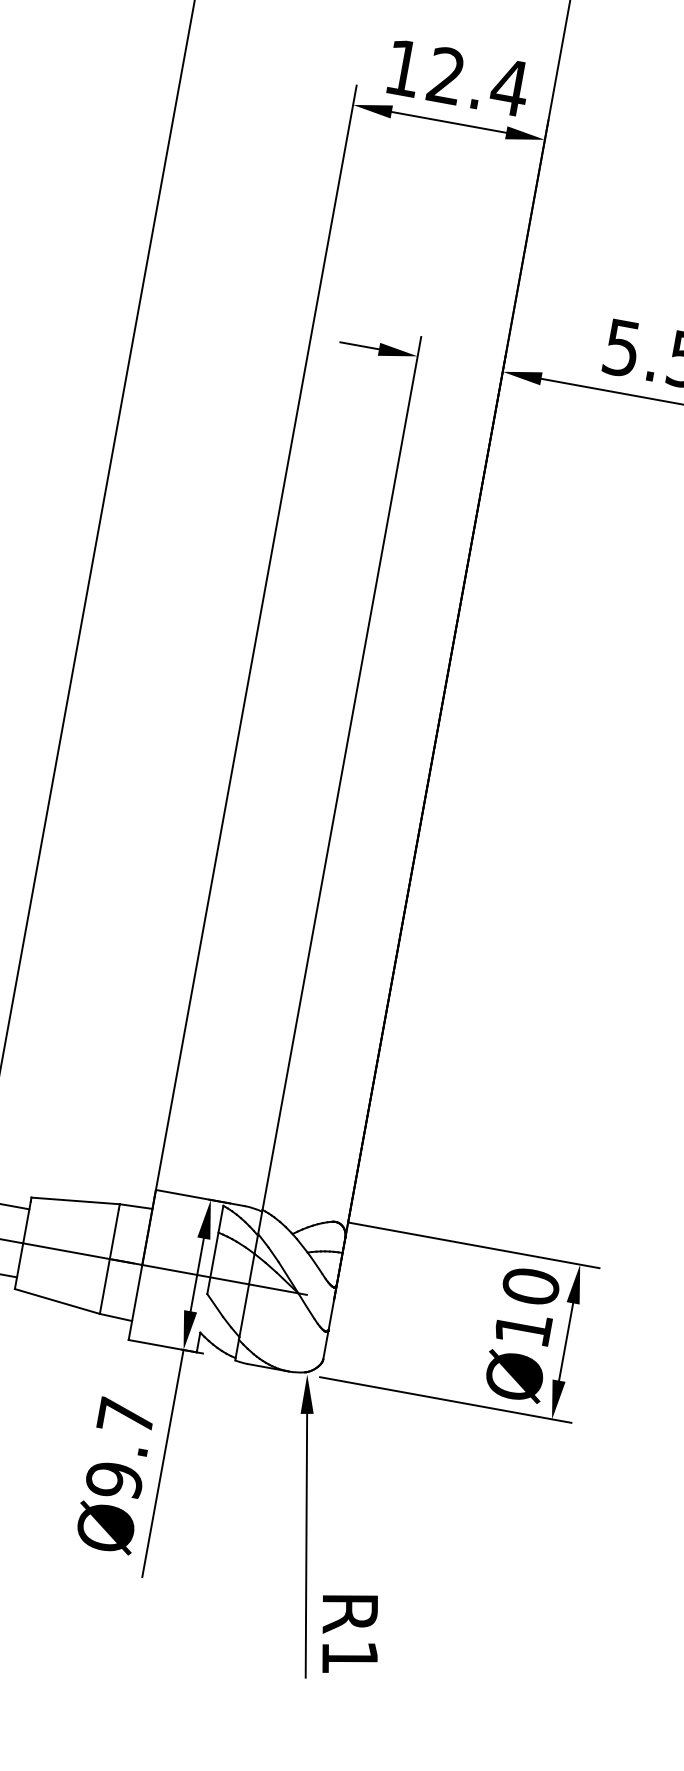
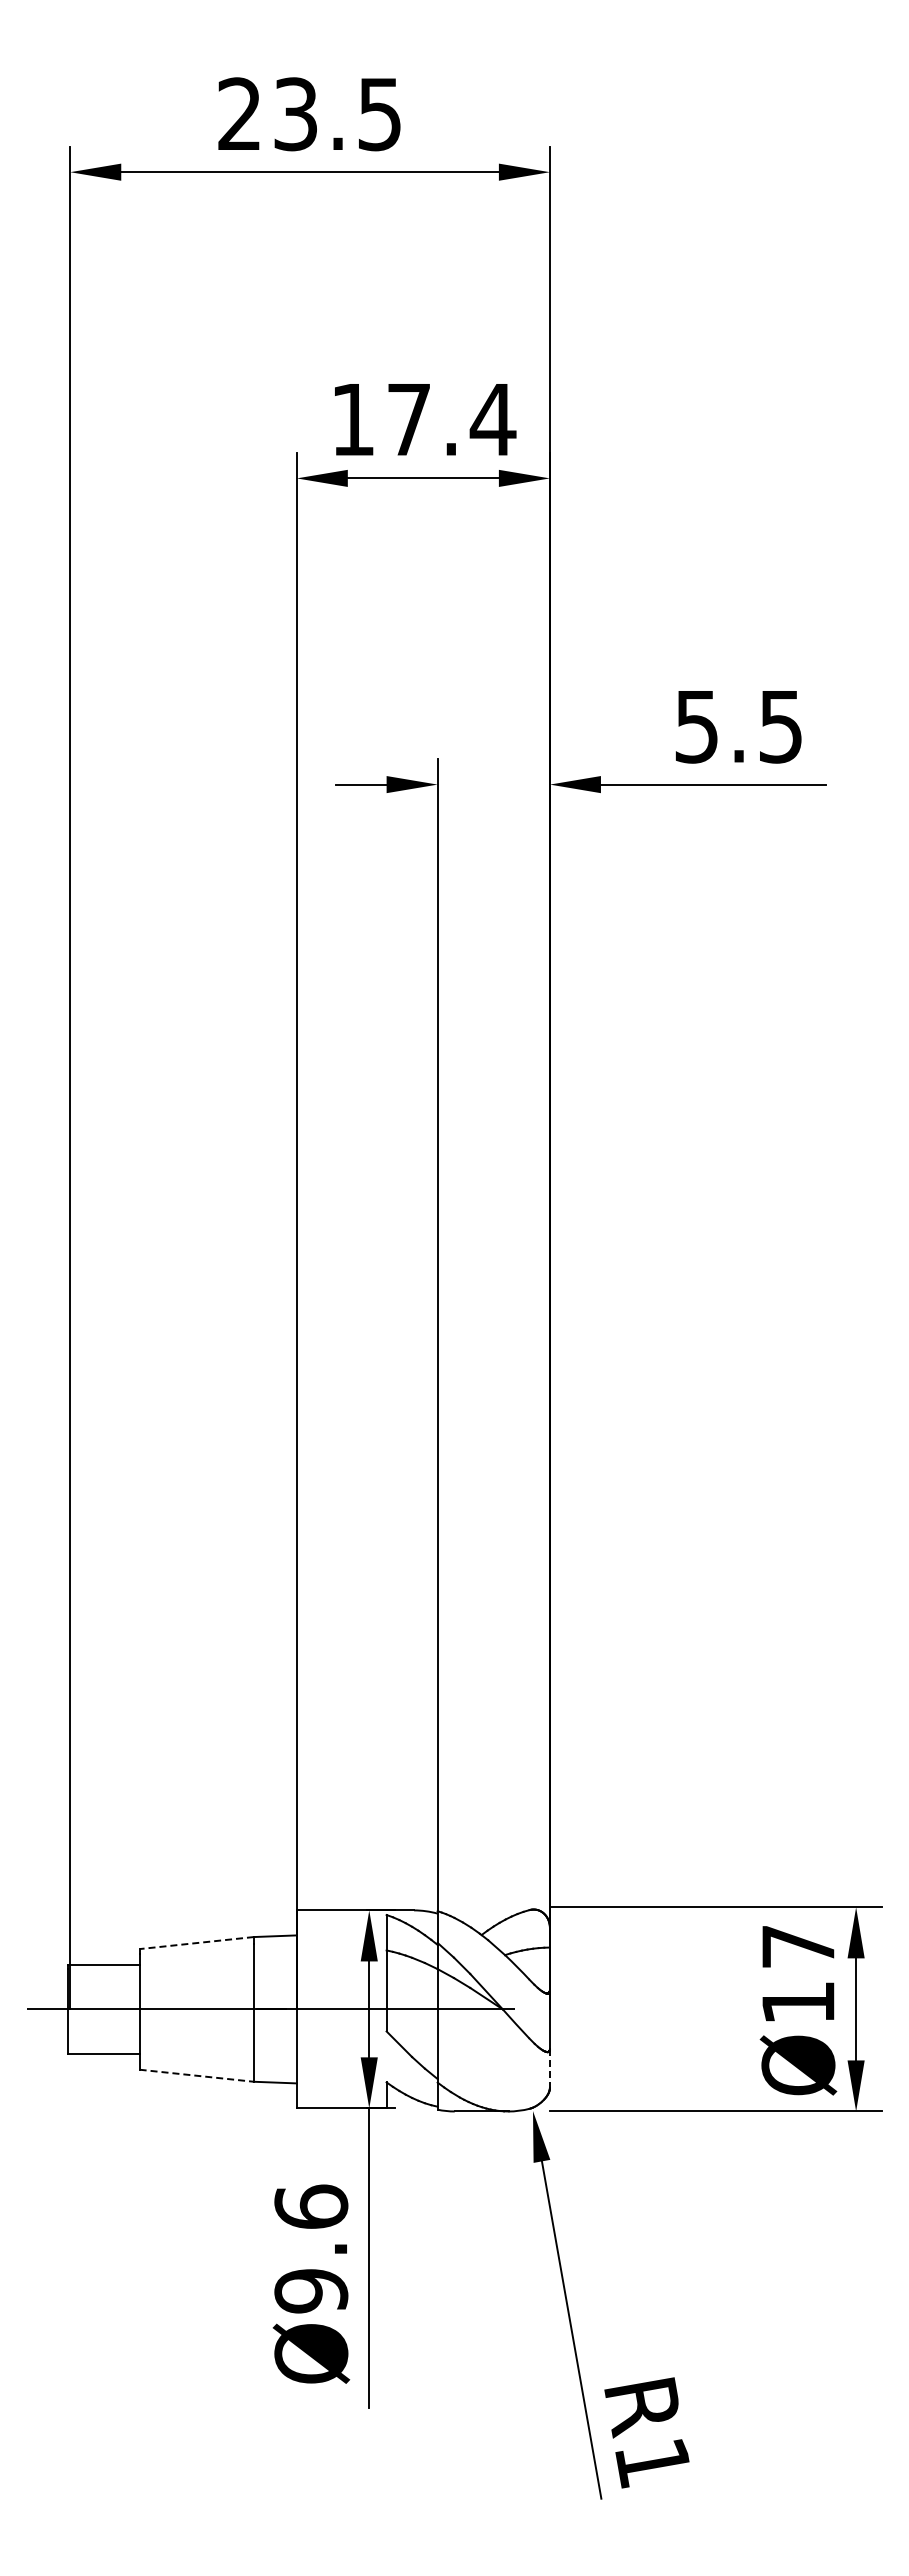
text: (446, 74) -> (408, 418), 12.4 -> 17.4
line: (75, 1201) -> (196, 1943), solid -> dashed
text: (531, 1286) -> (798, 1946), Ø10 -> Ø17
line: (57, 1301) -> (197, 2075), solid -> dashed
line: (325, 1345) -> (549, 2069), solid -> dashed
text: (126, 1416) -> (311, 2206), Ø9.7 -> Ø9.6

